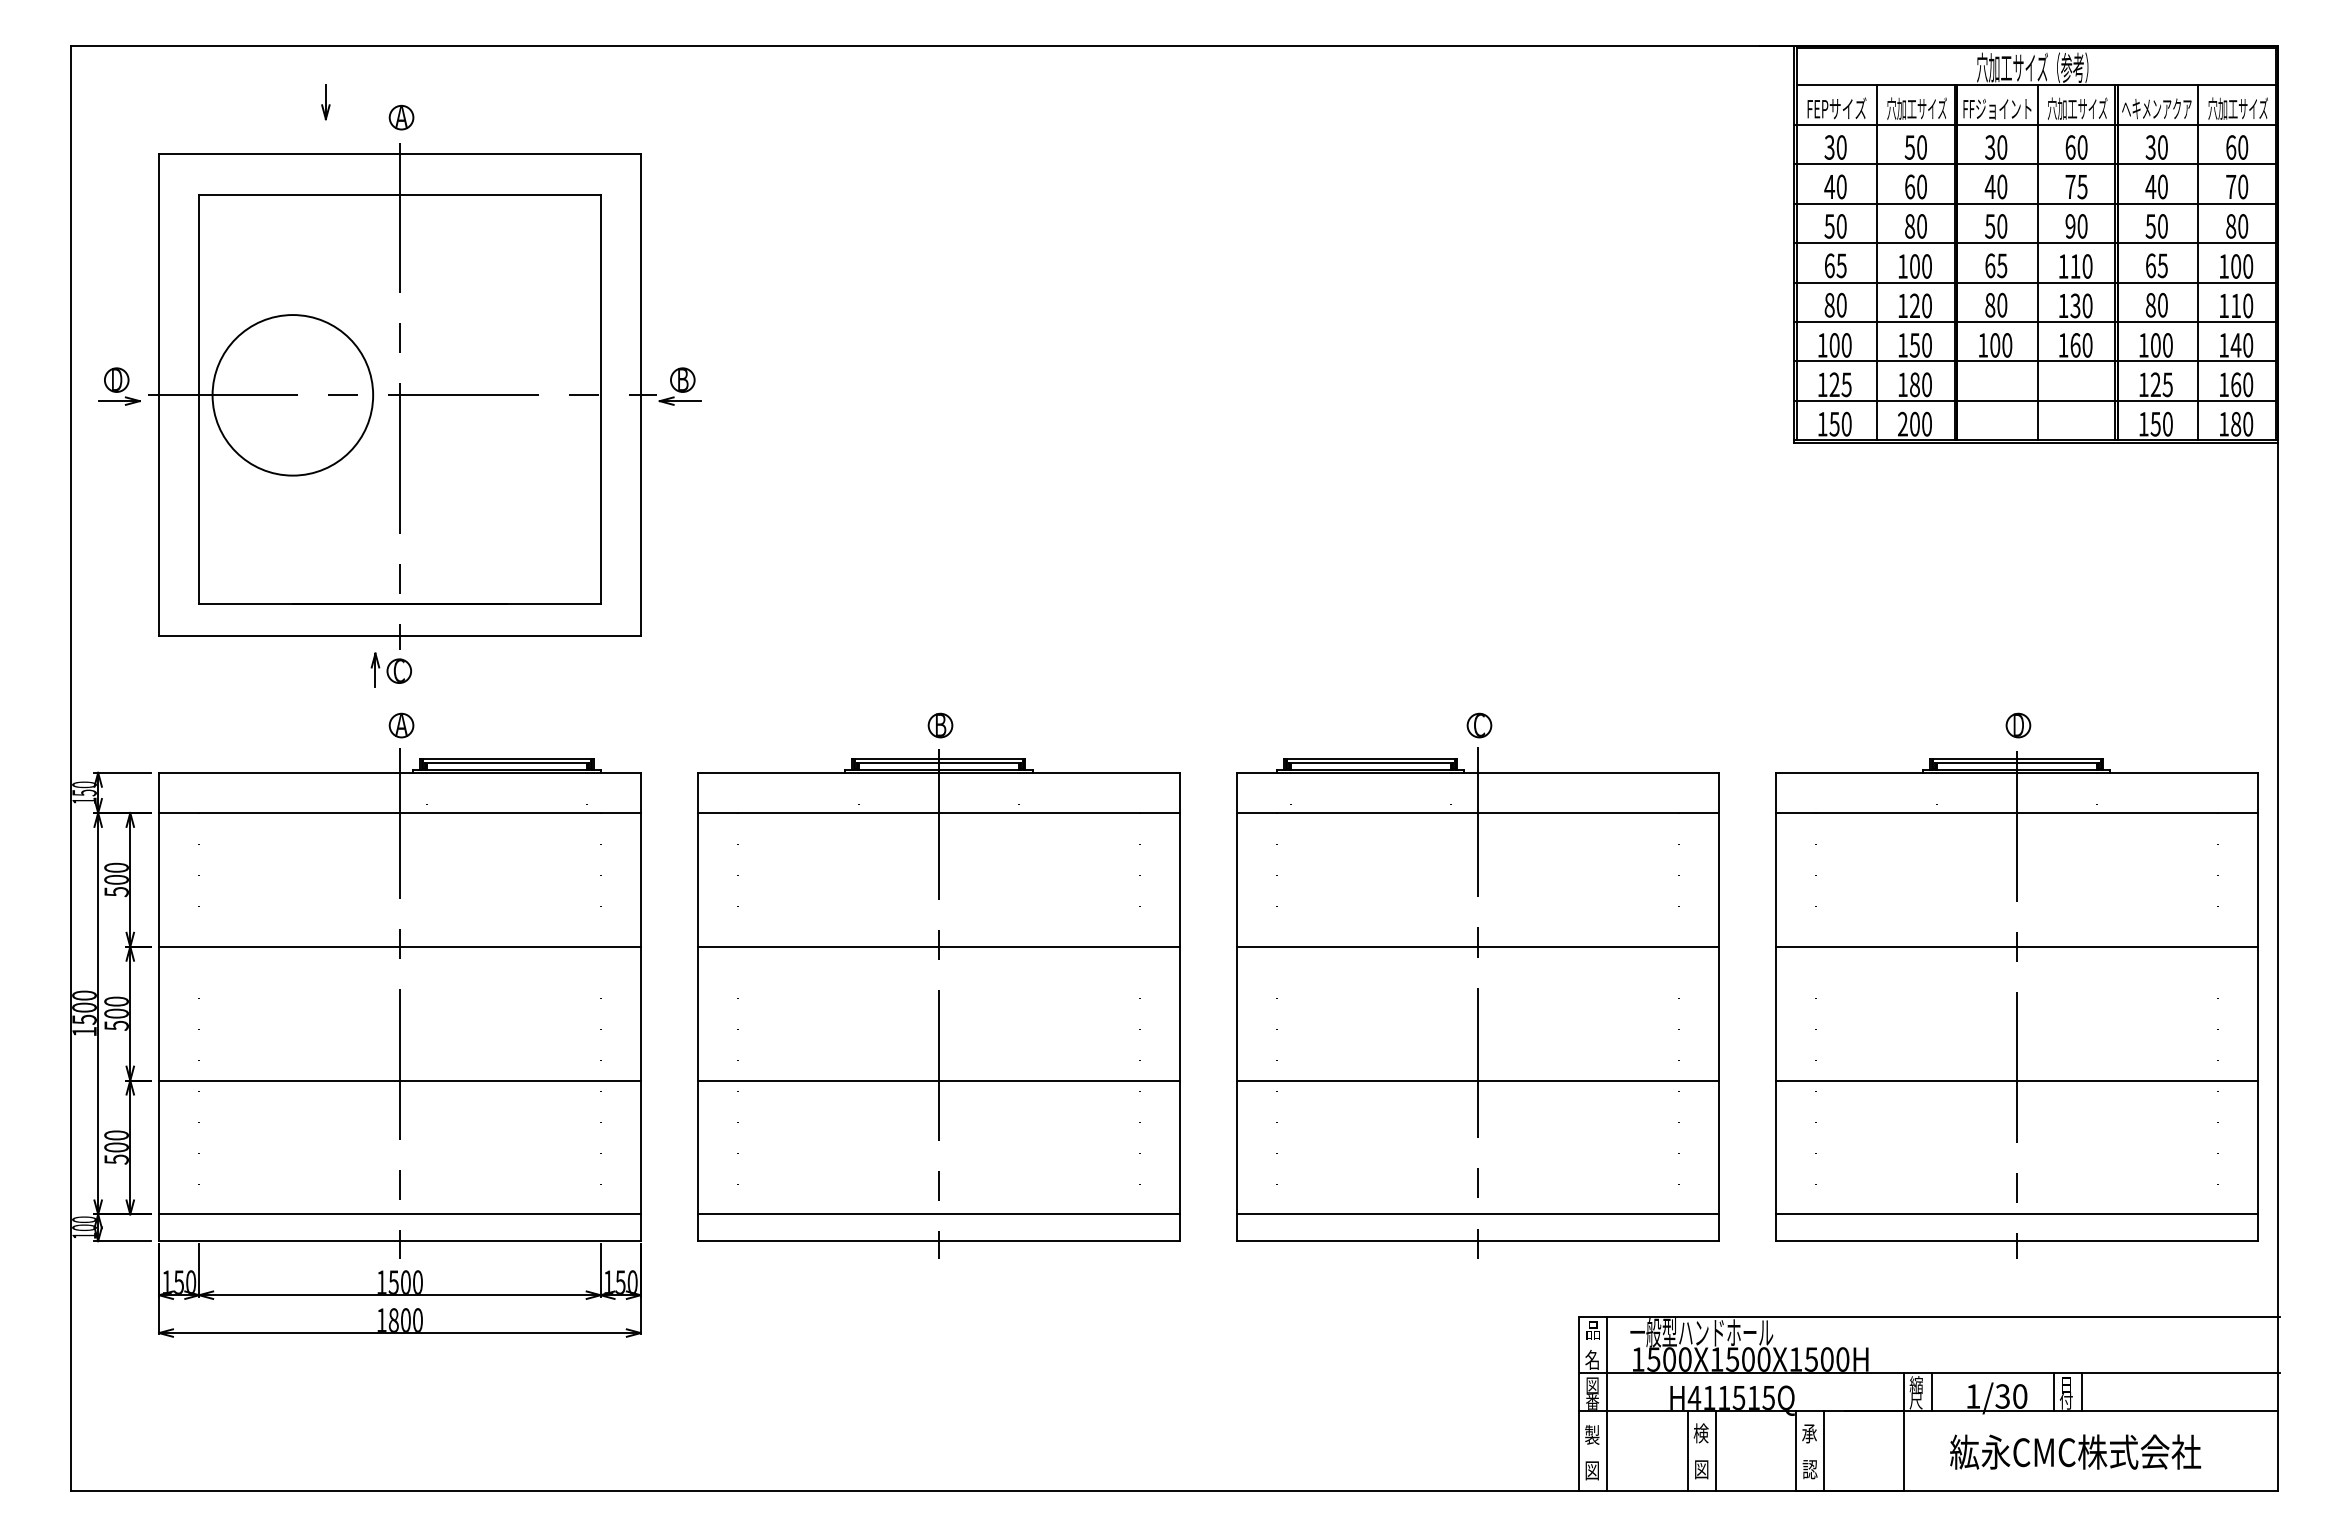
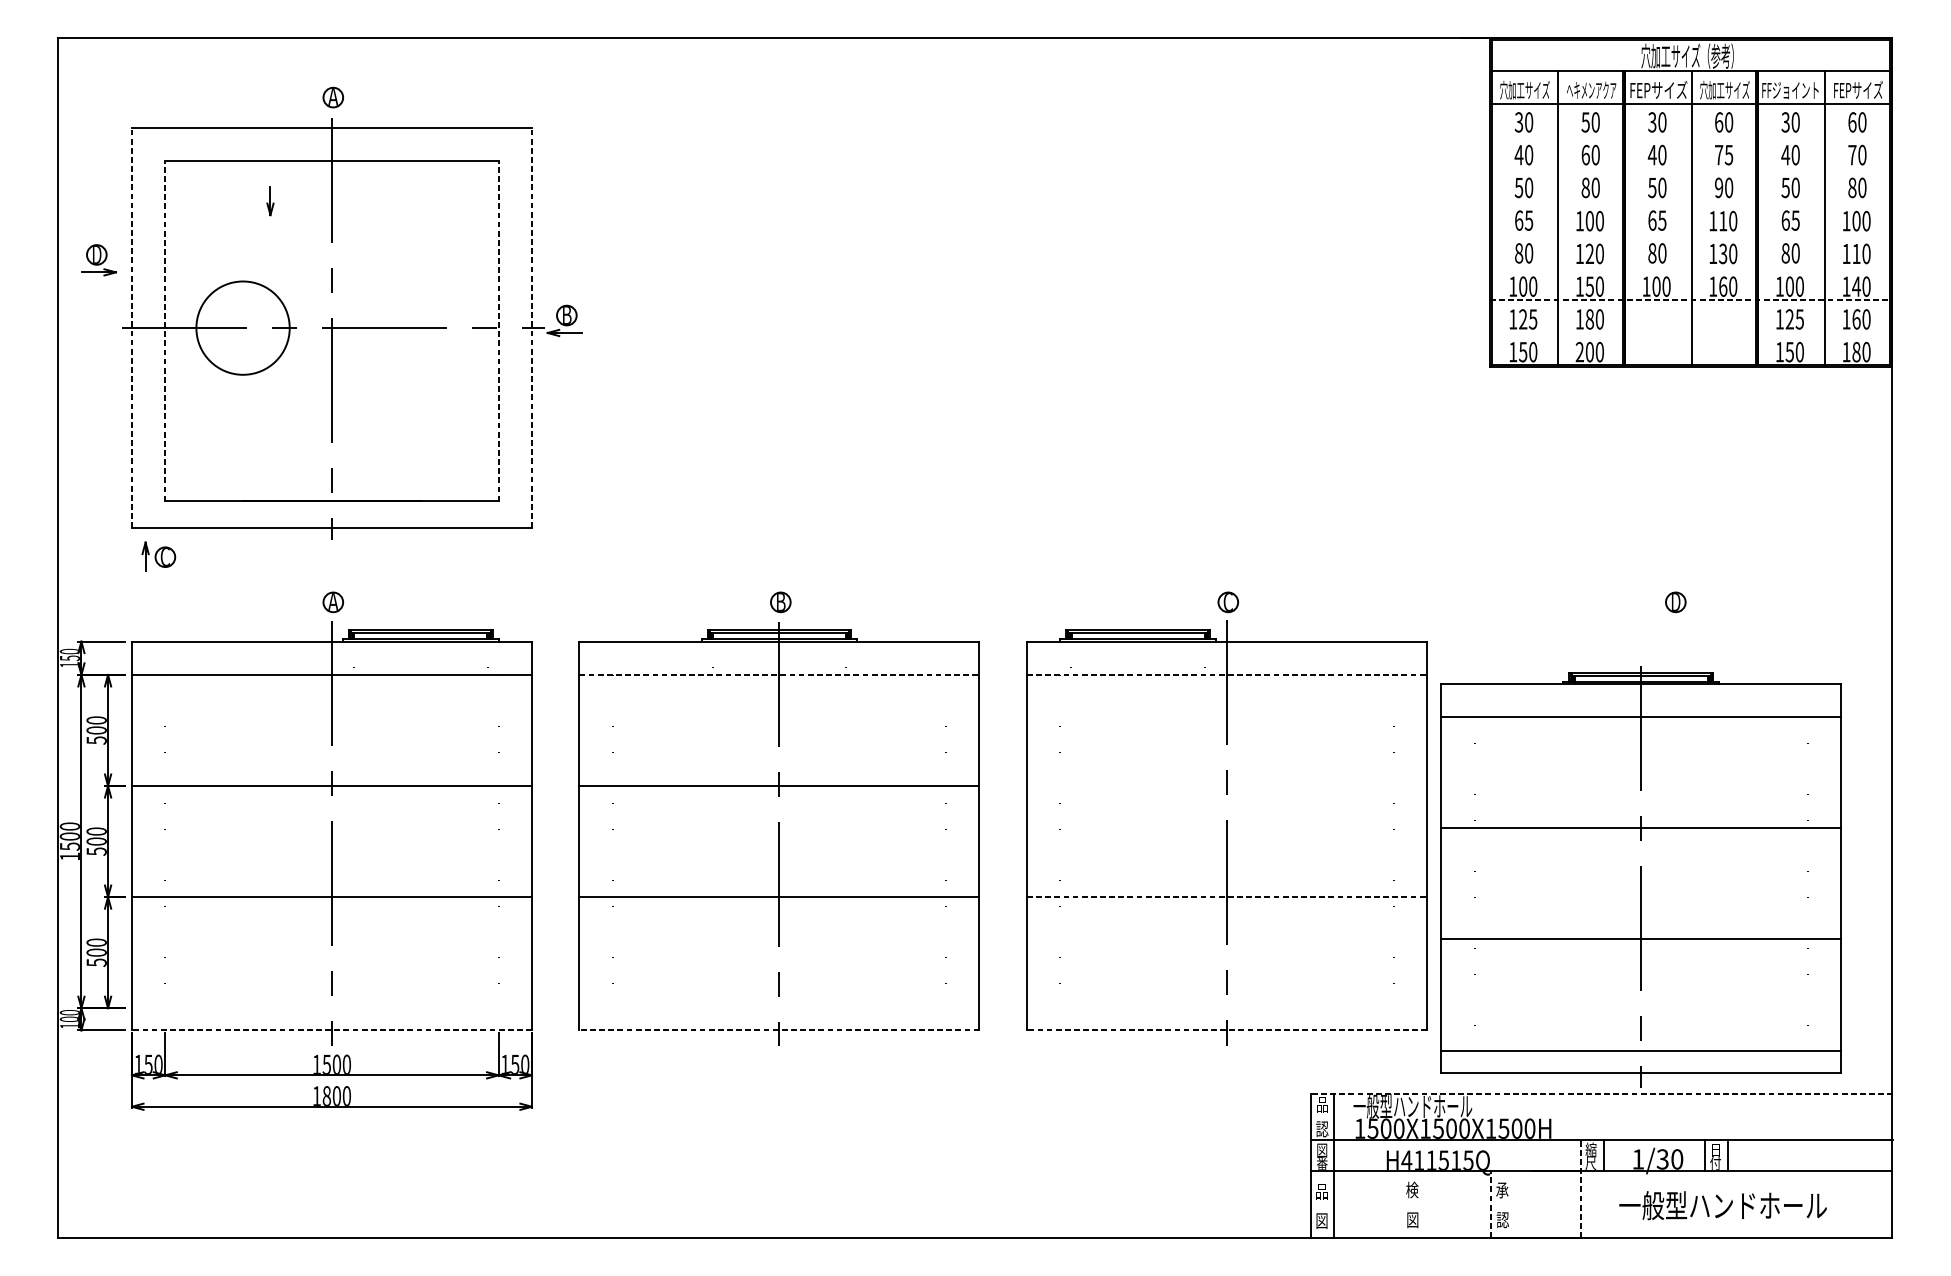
part: (325, 102) -> (270, 201), moved
text: (1836, 108) -> (1524, 90), FEPサイズ -> 穴加工サイズ
text: (1916, 108) -> (1591, 90), 穴加工サイズ -> ヘキメンアクア
text: (1997, 108) -> (1658, 90), FFジョイント -> FEPサイズ
text: (2156, 108) -> (1790, 90), ヘキメンアクア -> FFジョイント
text: (2237, 108) -> (1857, 90), 穴加工サイズ -> FEPサイズ
line: (2036, 164) -> (1690, 136), removed
line: (2036, 203) -> (1690, 168), removed
line: (2036, 243) -> (1690, 202), removed
line: (2036, 282) -> (1690, 234), removed
line: (2036, 321) -> (1690, 266), removed
line: (2036, 361) -> (1690, 300), solid -> dashed
part: (119, 386) -> (99, 260), moved
line: (159, 395) -> (132, 328), solid -> dashed
circle: (292, 395) -> (242, 328), size x0.7
line: (640, 395) -> (531, 328), solid -> dashed
line: (199, 399) -> (165, 331), solid -> dashed
line: (600, 399) -> (498, 331), solid -> dashed
line: (2036, 400) -> (1690, 332), removed
part: (390, 669) -> (158, 555), moved
line: (938, 812) -> (779, 674), solid -> dashed
line: (1477, 812) -> (1226, 674), solid -> dashed
line: (1477, 946) -> (1226, 785), removed
part: (2016, 1004) -> (1640, 876), moved
line: (1477, 1080) -> (1226, 897), solid -> dashed
line: (399, 1214) -> (331, 1008), removed
line: (938, 1214) -> (779, 1008), removed
line: (1477, 1214) -> (1226, 1008), removed
line: (399, 1241) -> (331, 1030), solid -> dashed
line: (938, 1241) -> (779, 1030), solid -> dashed
line: (1477, 1241) -> (1226, 1030), solid -> dashed
line: (1929, 1317) -> (1601, 1093), solid -> dashed
text: (1592, 1359) -> (1322, 1128), 名 -> 認
line: (1904, 1432) -> (1581, 1189), solid -> dashed
text: (1592, 1434) -> (1322, 1190), 製 -> 品
line: (1687, 1450) -> (1401, 1204), removed
line: (1715, 1450) -> (1424, 1204), removed
line: (1795, 1450) -> (1490, 1204), solid -> dashed
line: (1824, 1450) -> (1514, 1204), removed
text: (2075, 1451) -> (1723, 1205), 紘永CMC株式会社 -> 一般型ハンドホール

